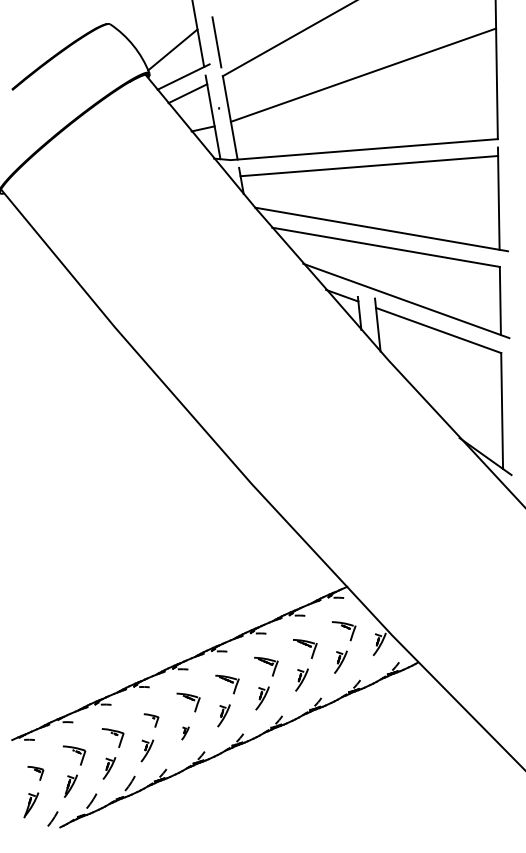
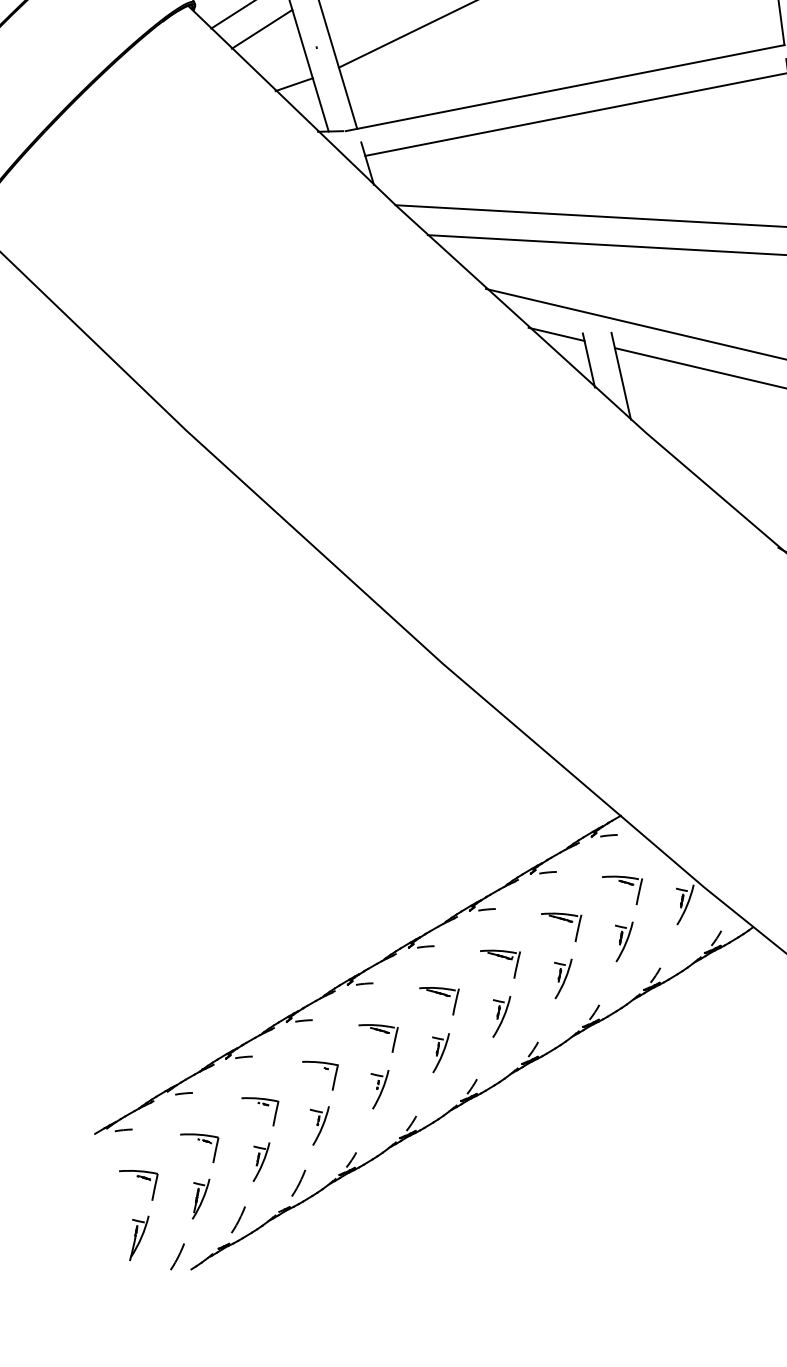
part: (151, 720) -> (322, 1074), size x1.43
part: (185, 733) -> (380, 1089), size x1.67
part: (35, 773) -> (140, 1184), size x1.43

